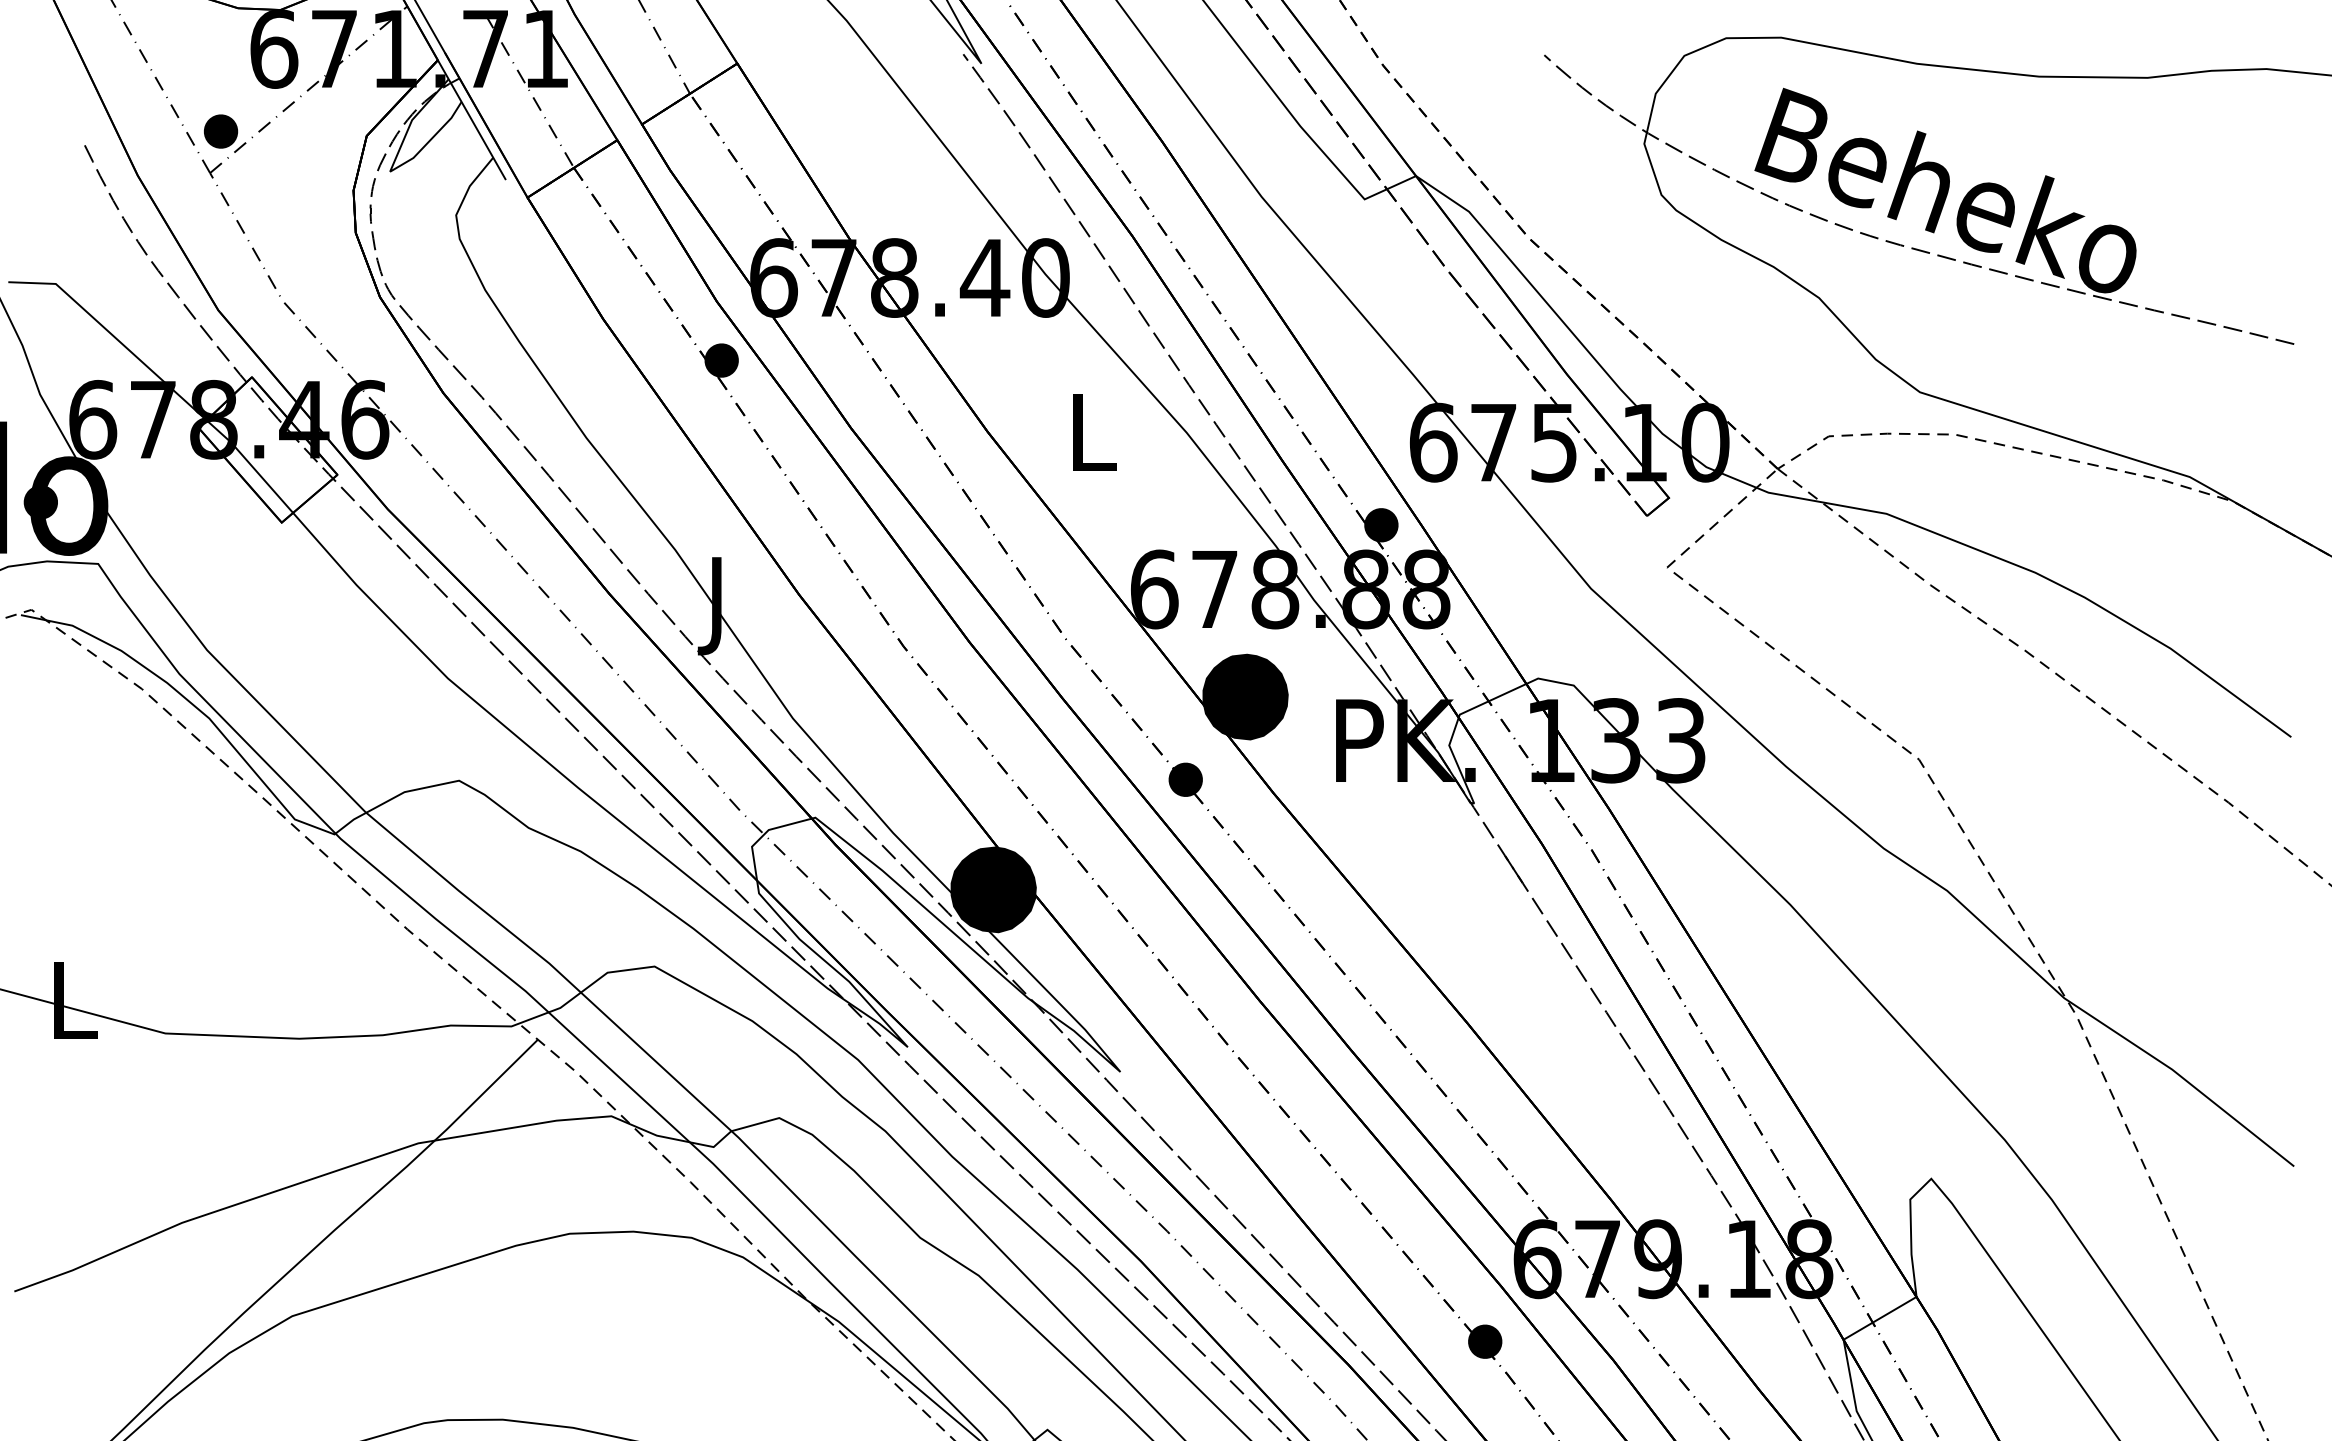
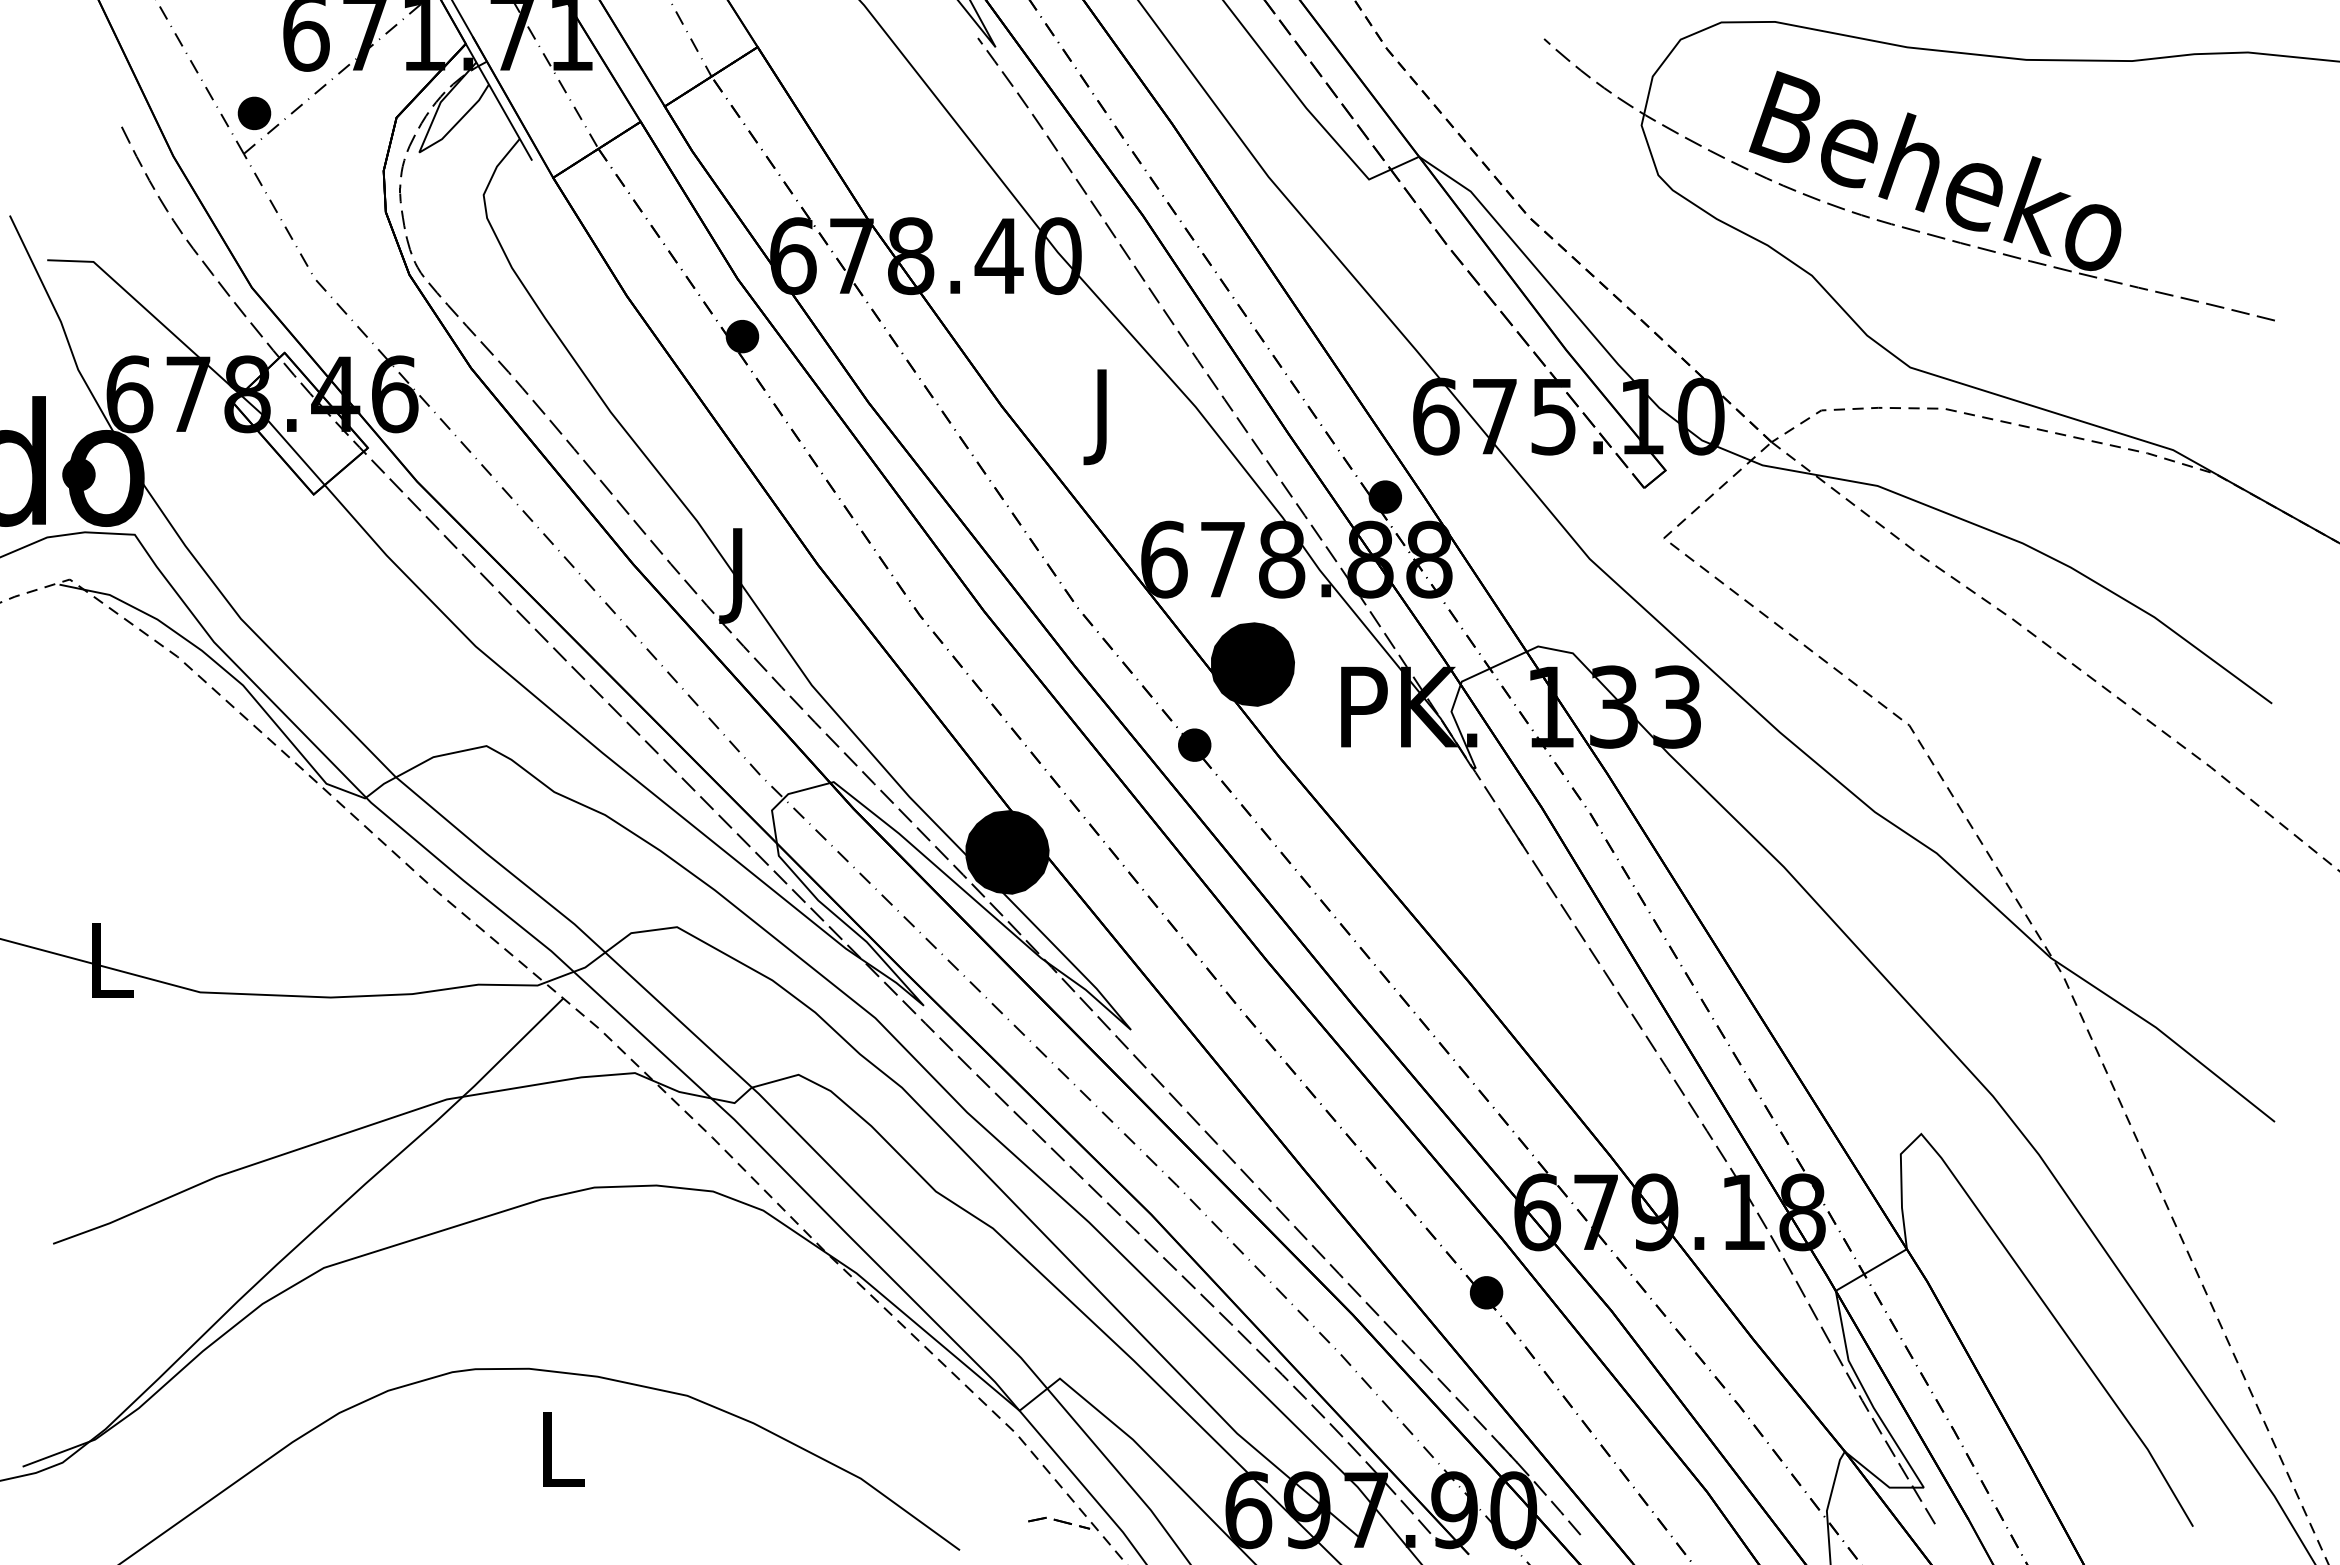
text: (1093, 443) -> (1104, 417), L -> J

